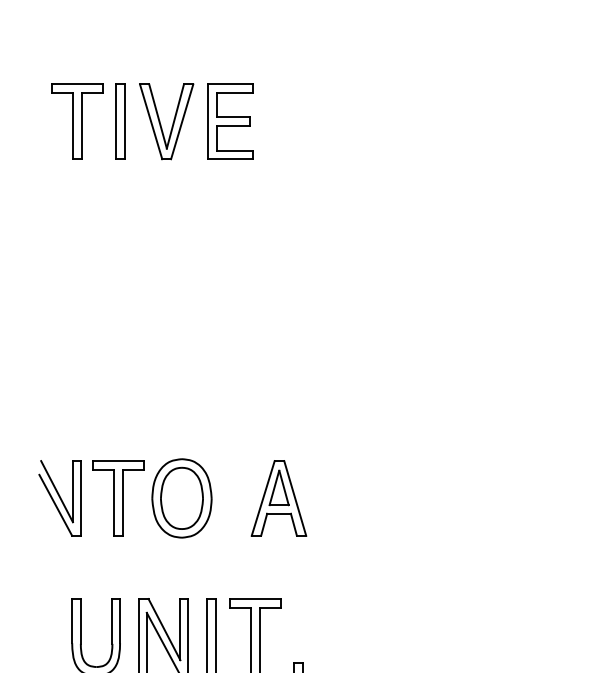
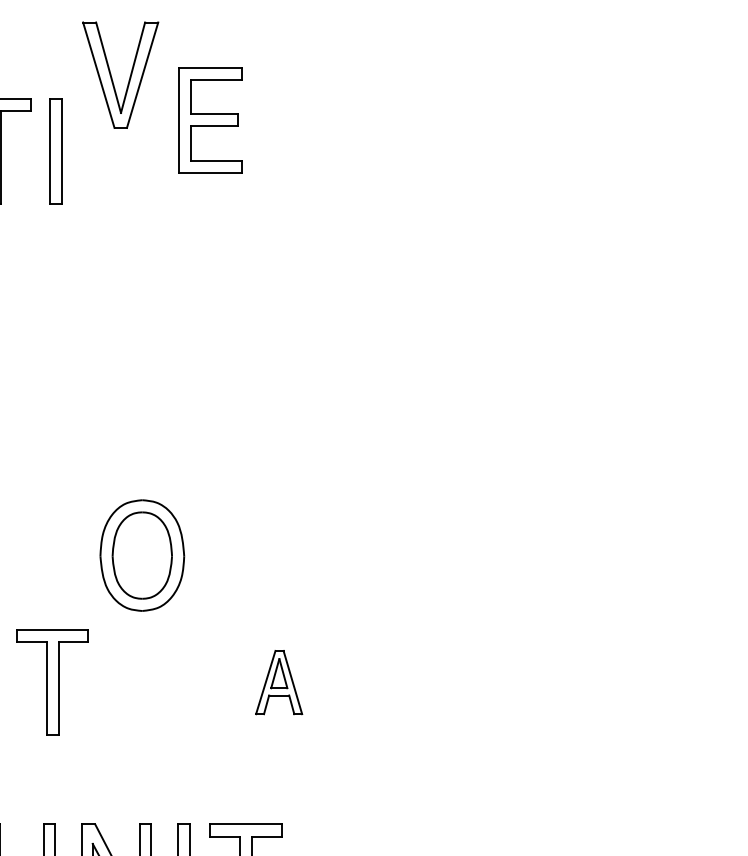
part: (166, 121) -> (120, 74), moved
part: (230, 121) -> (210, 119), moved
part: (181, 498) -> (141, 555), moved
part: (278, 498) -> (278, 682), size x0.6

